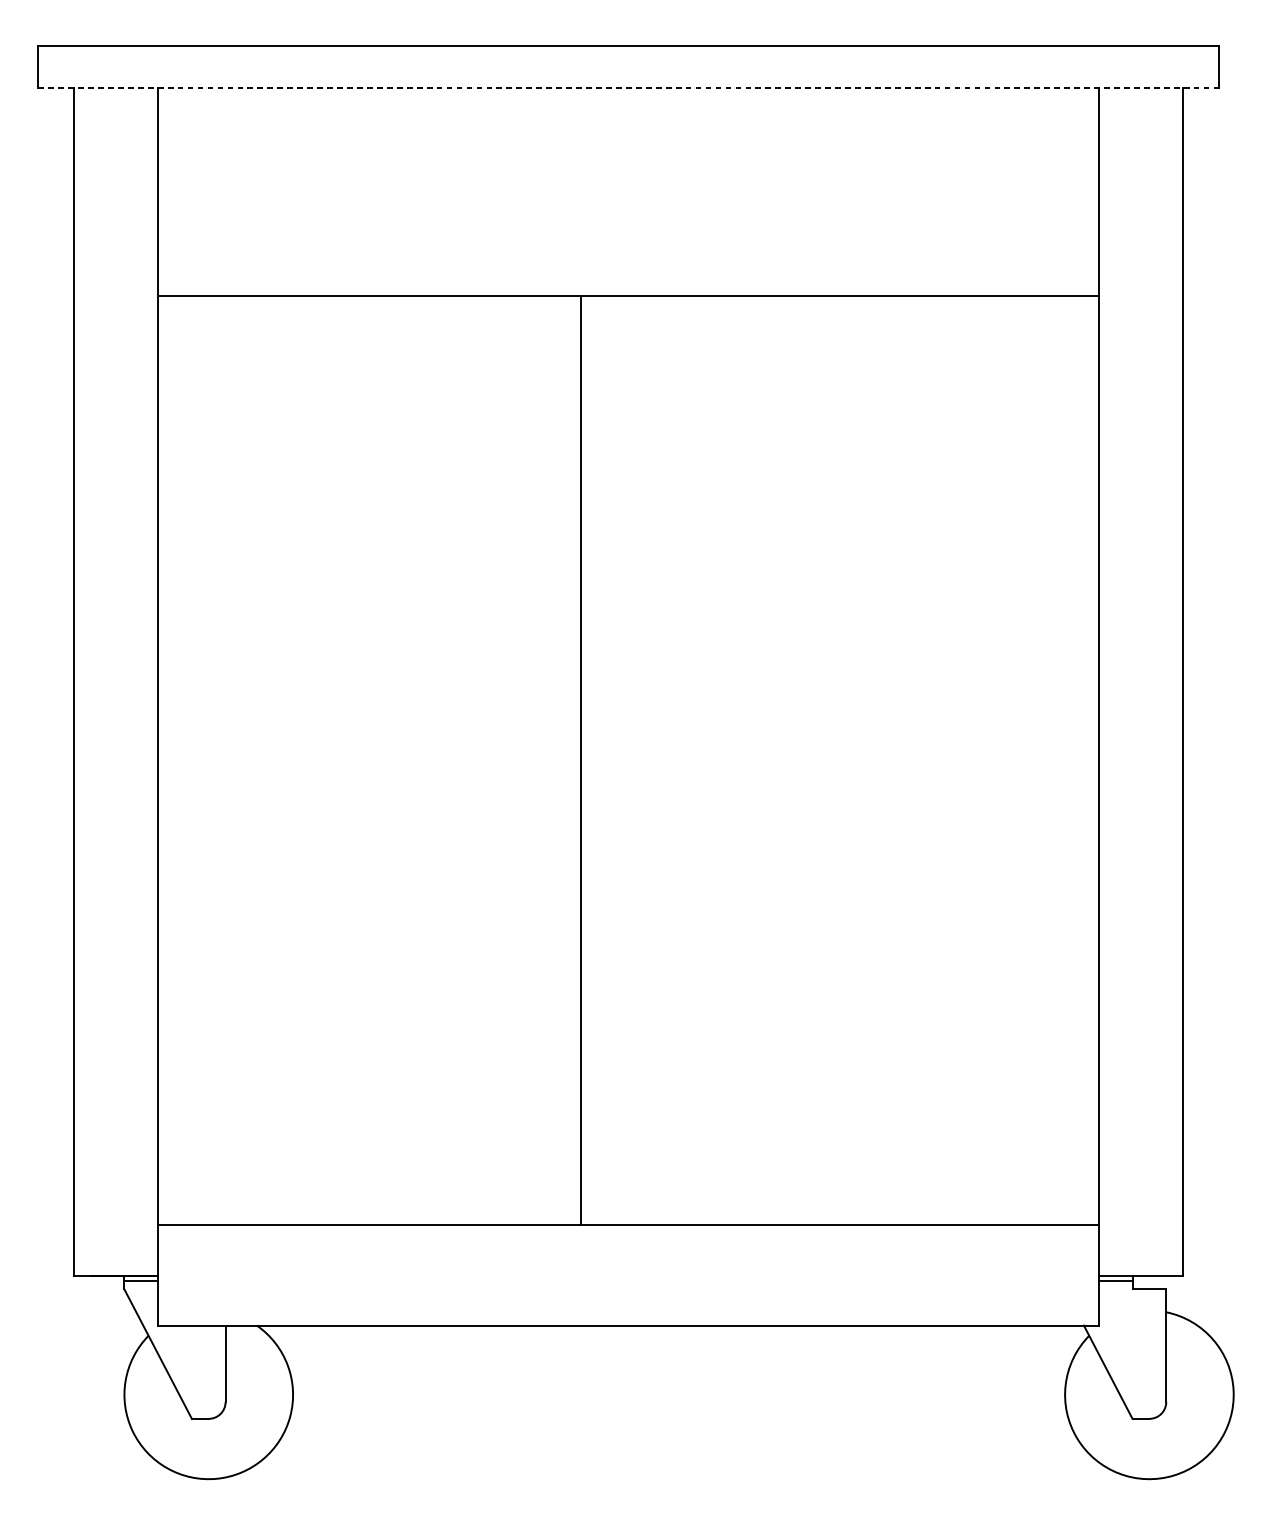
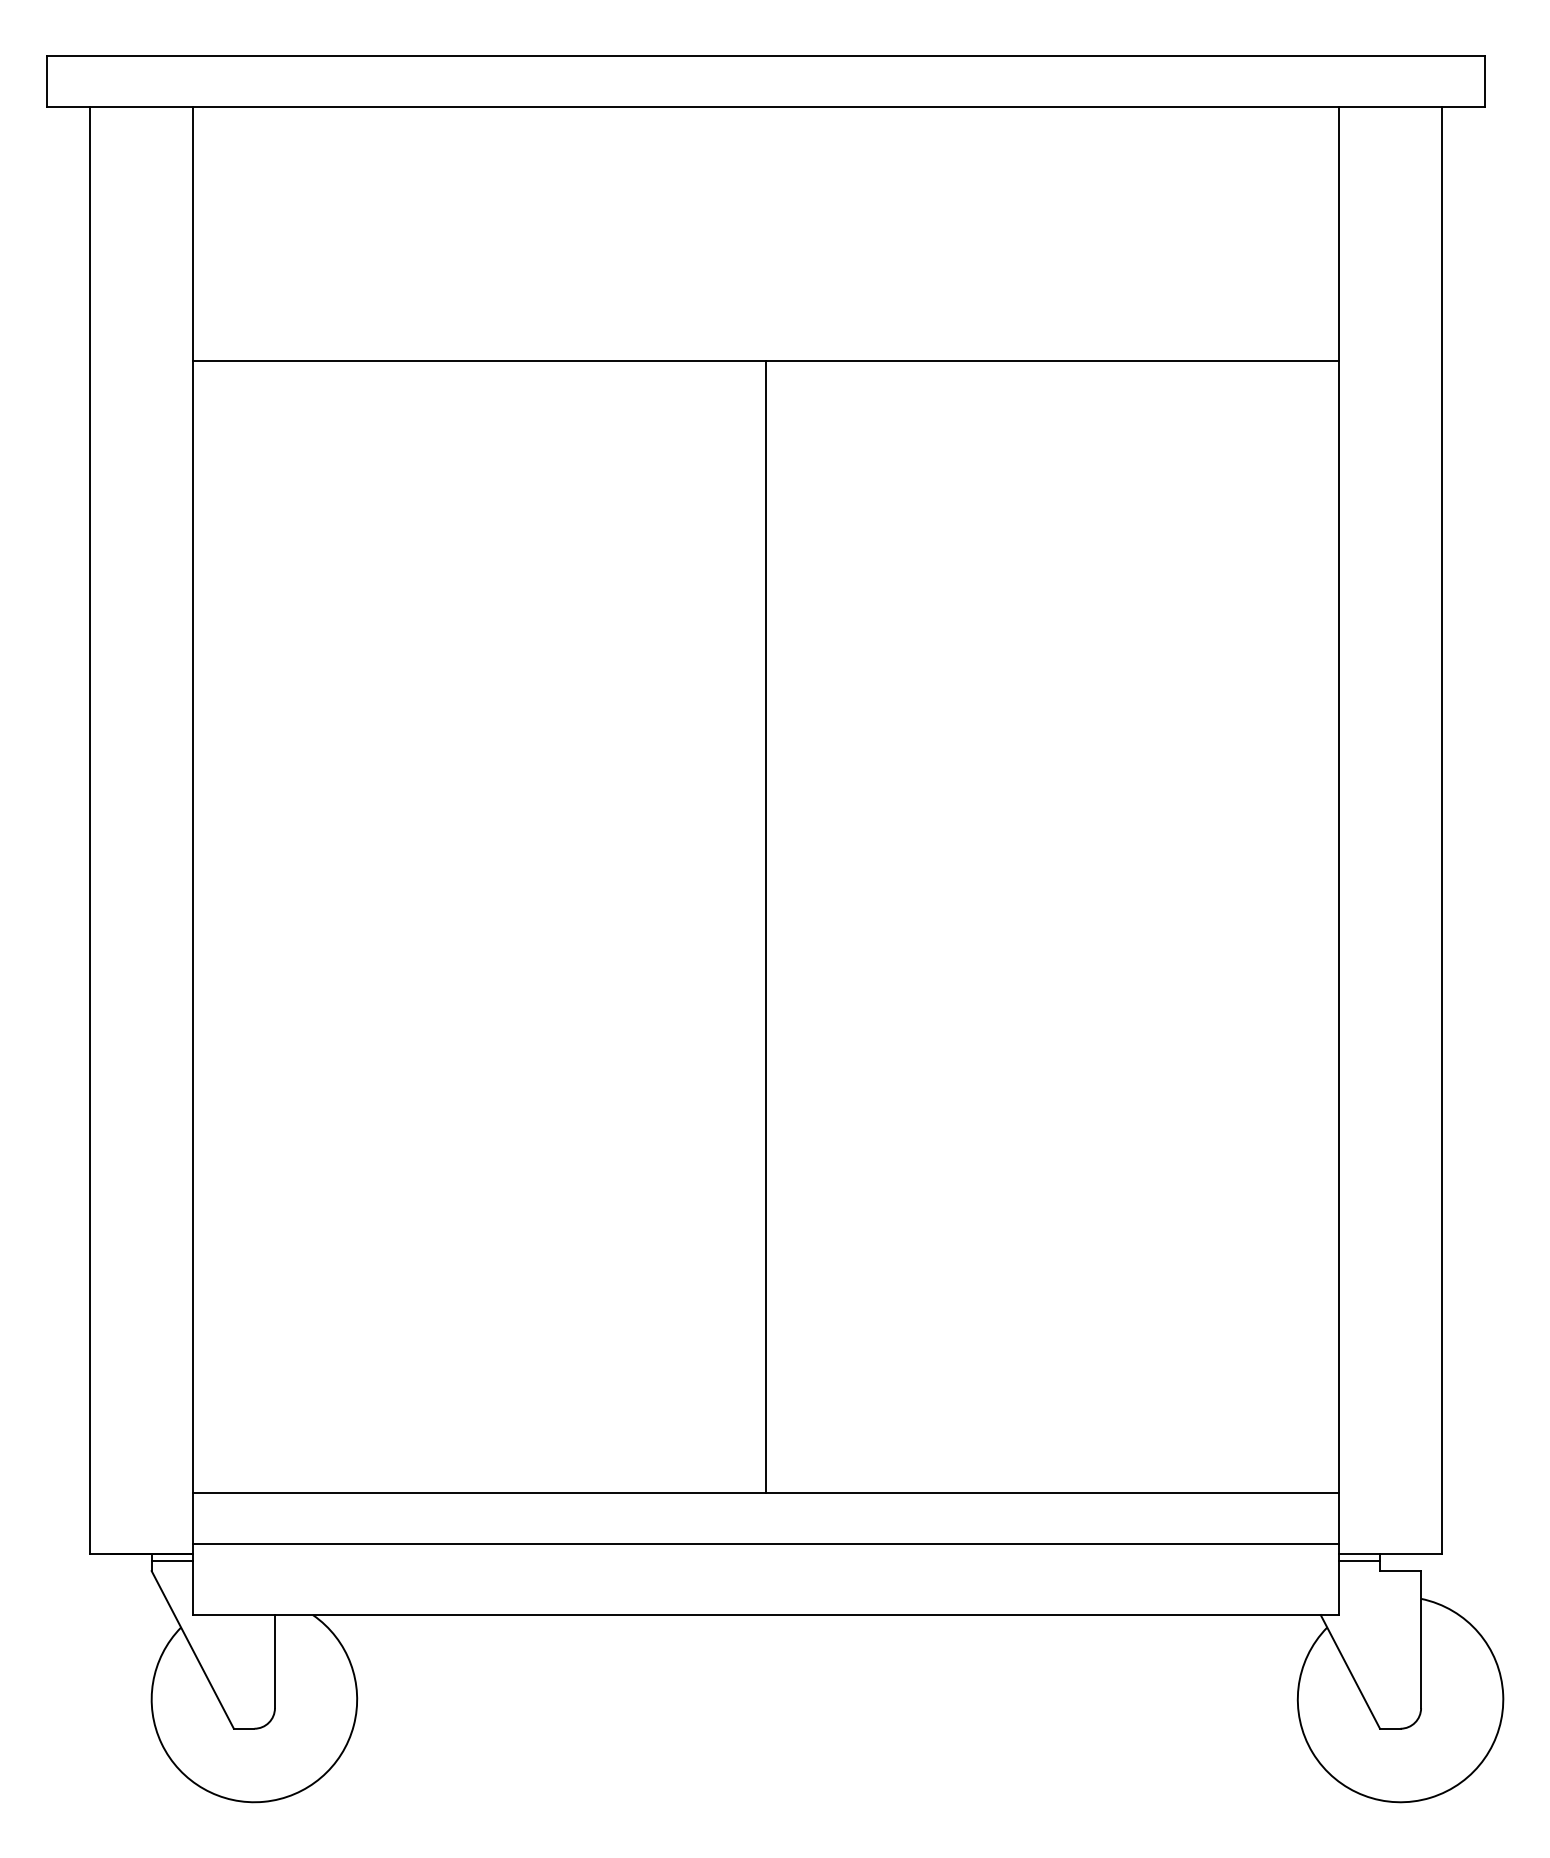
line: (629, 88) -> (766, 107), dashed -> solid
line: (580, 760) -> (765, 926), moved
line: (628, 1267) -> (765, 1544), added

